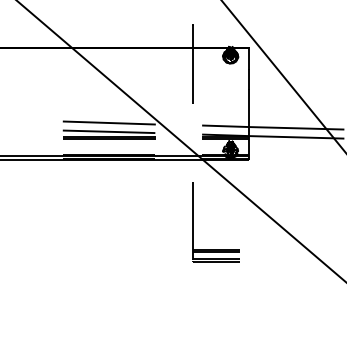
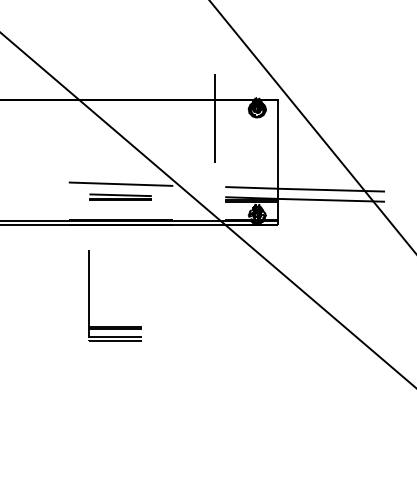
part: (108, 133) -> (120, 196), size x0.6
part: (193, 222) -> (89, 295), moved

